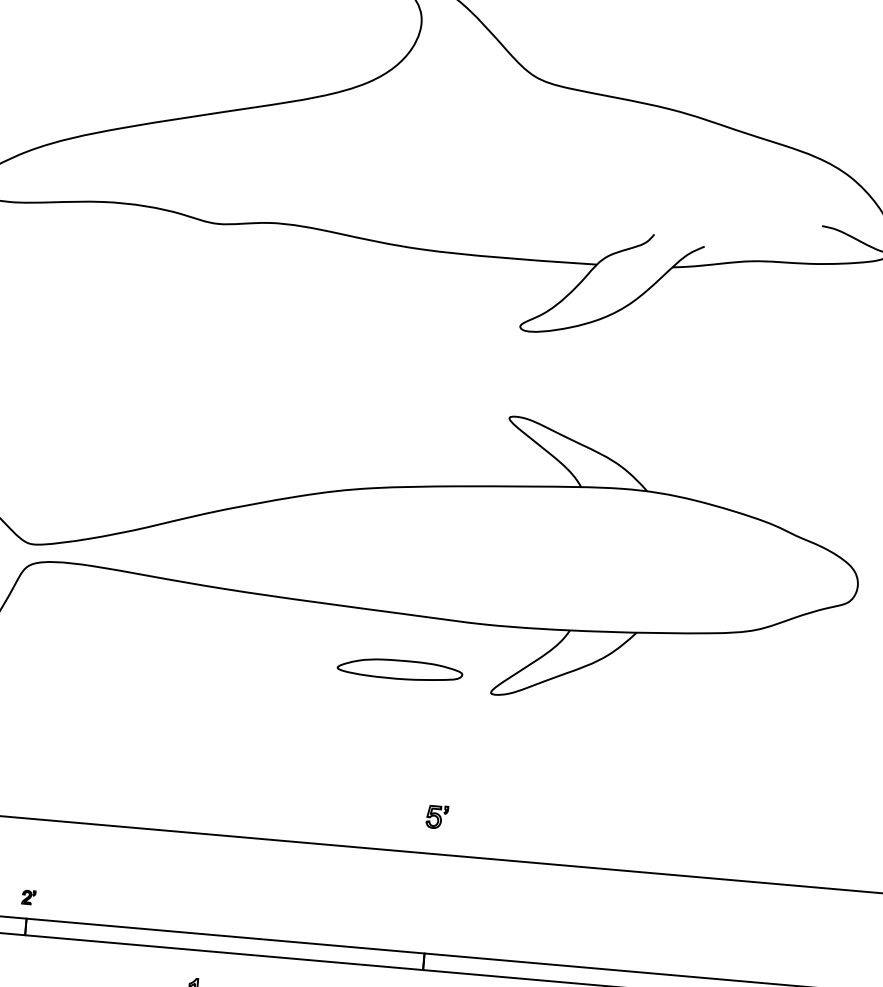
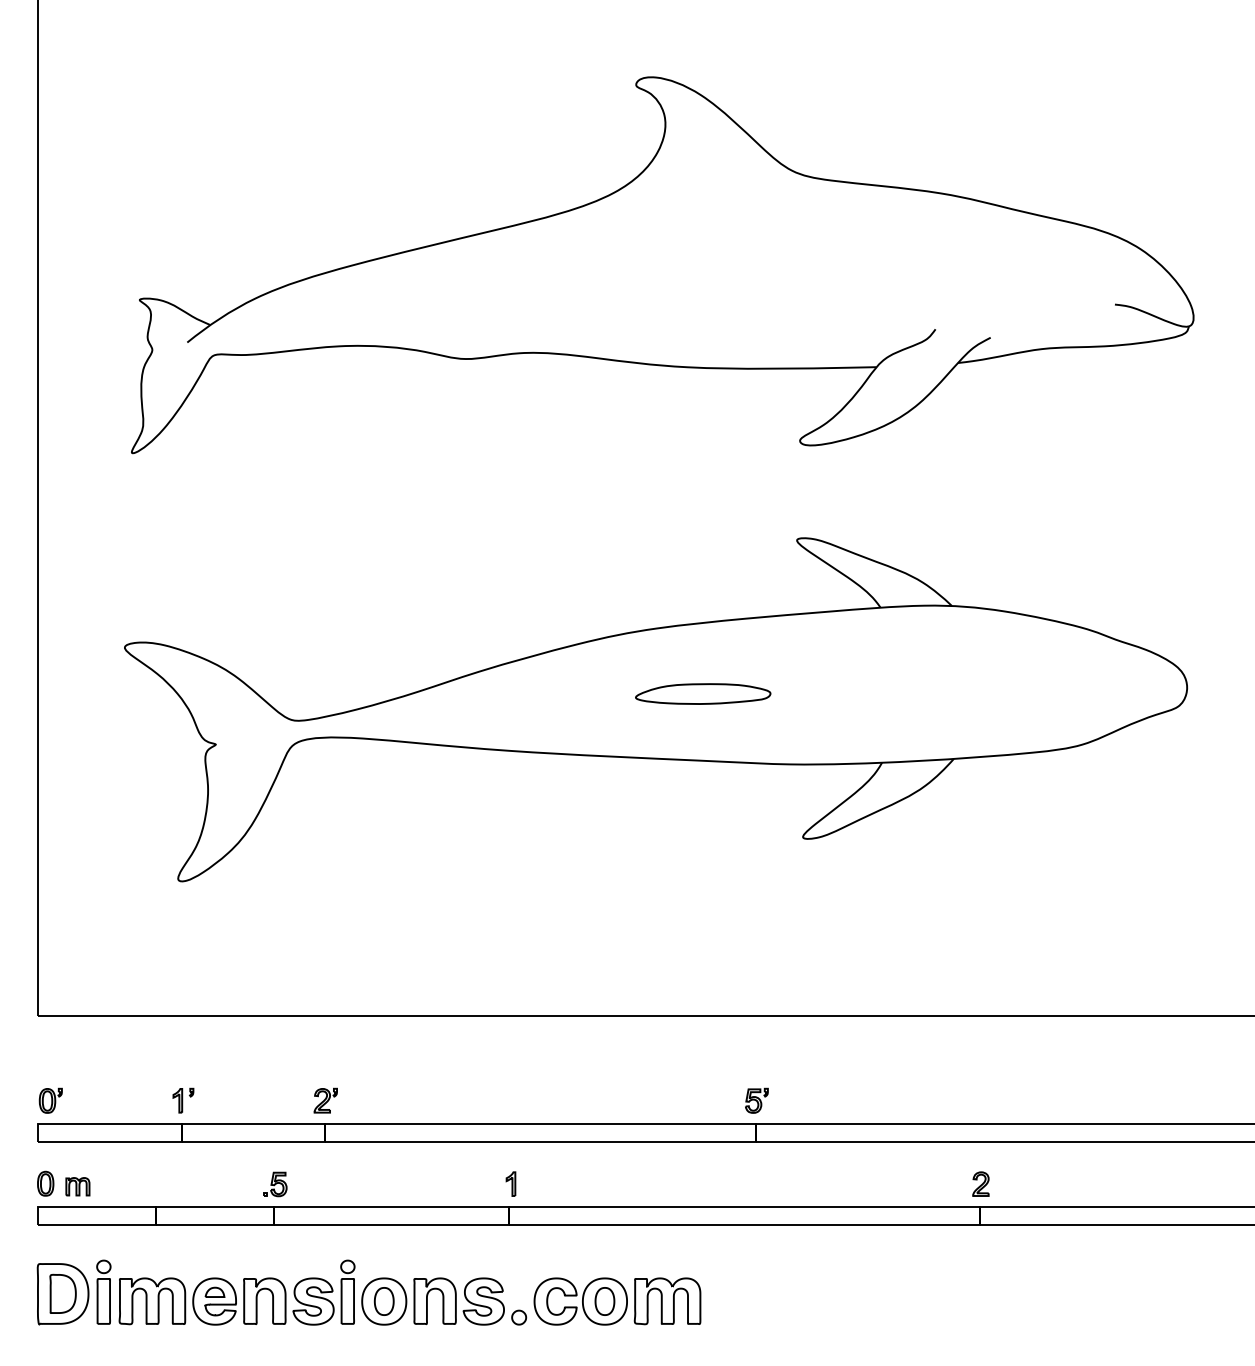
part: (400, 669) -> (703, 693), moved
part: (436, 816) -> (756, 1100), moved
part: (28, 897) -> (325, 1100), size x1.67

